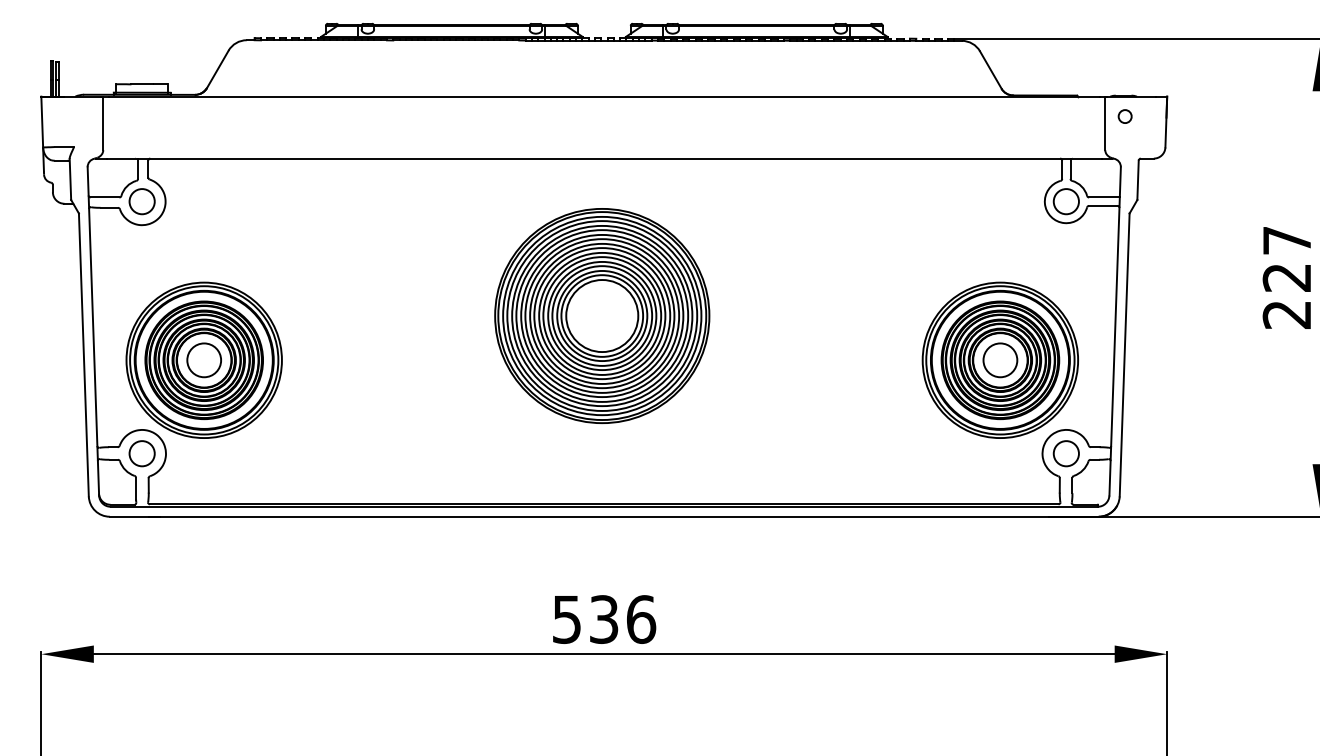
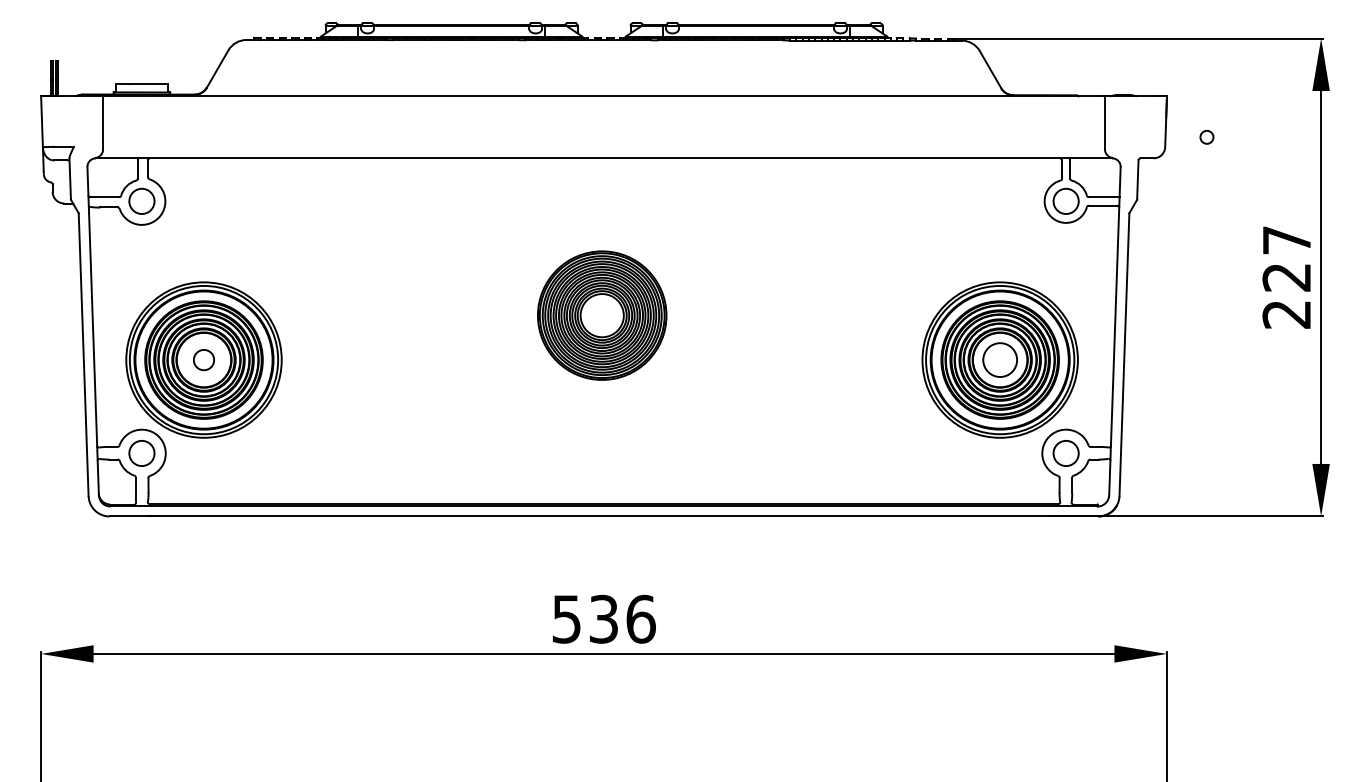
circle: (1124, 116) -> (1206, 137), moved
part: (602, 315) -> (602, 315), size x0.6
circle: (203, 360) -> (203, 360), size x0.6

